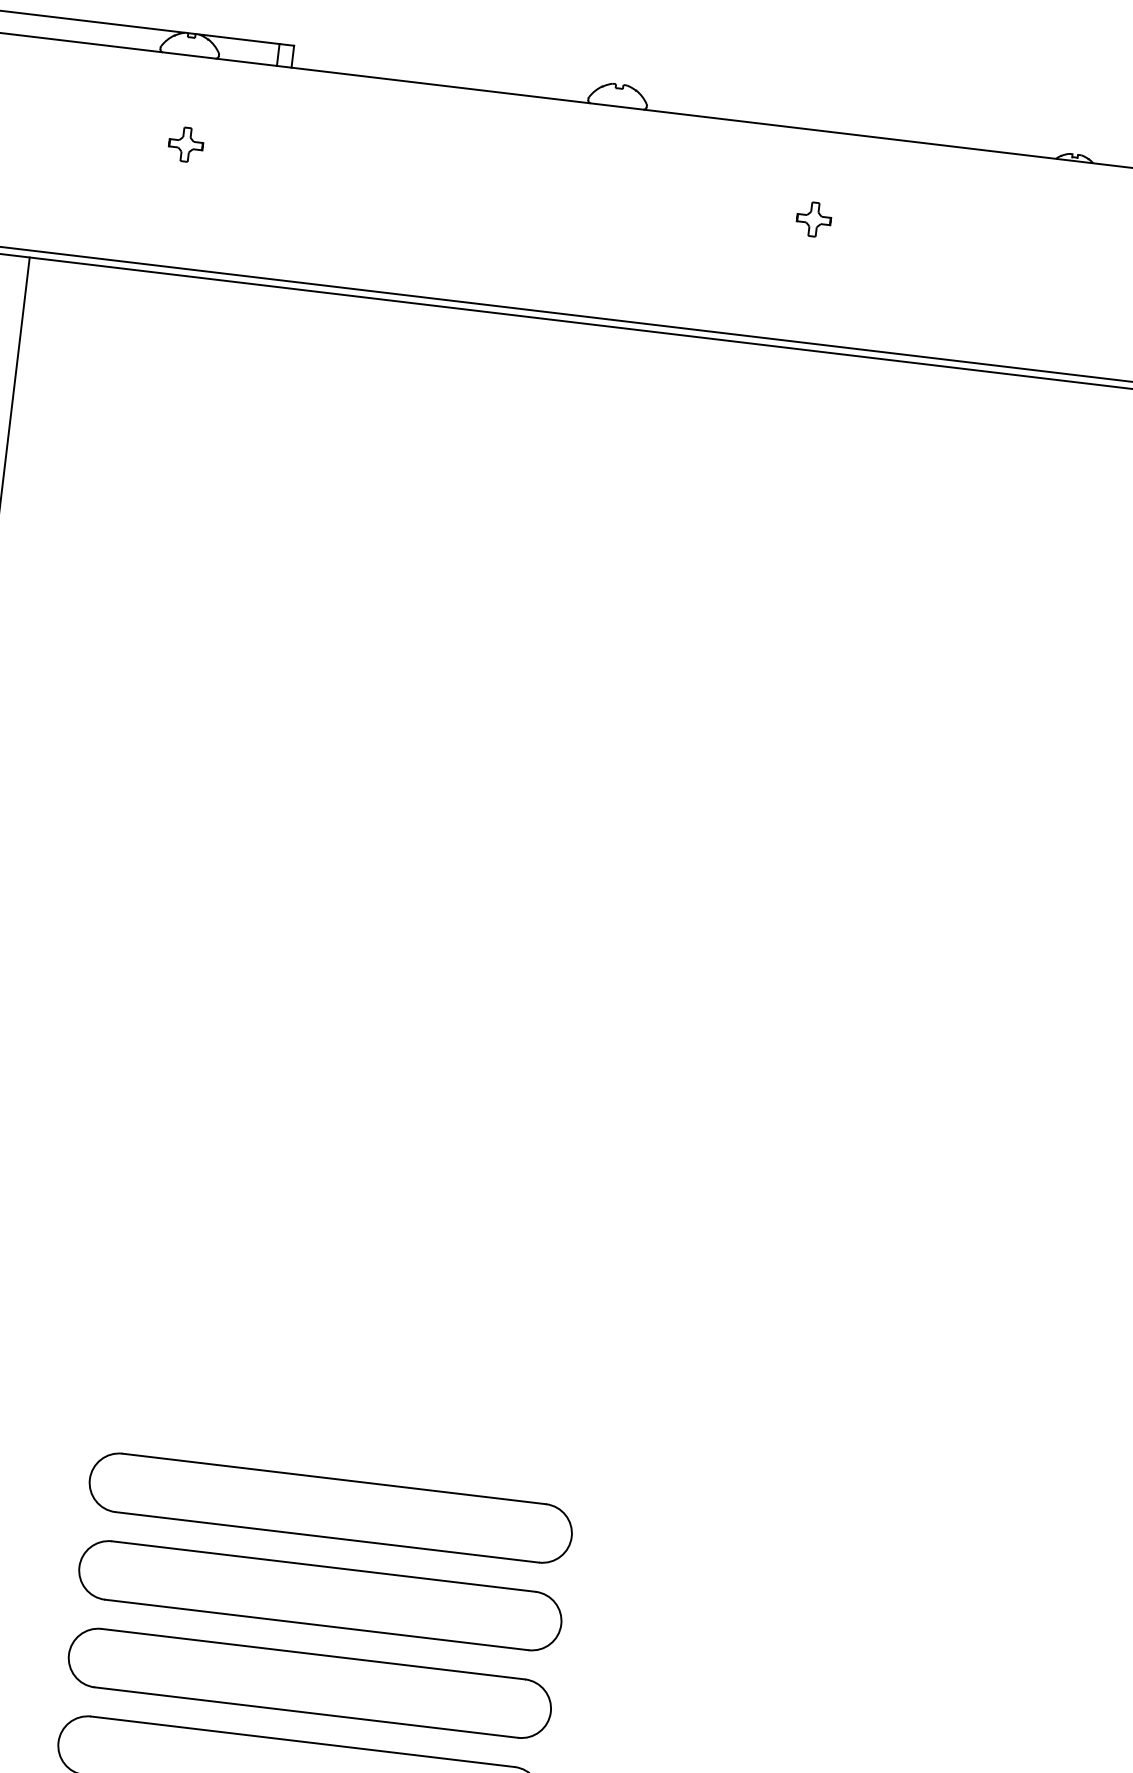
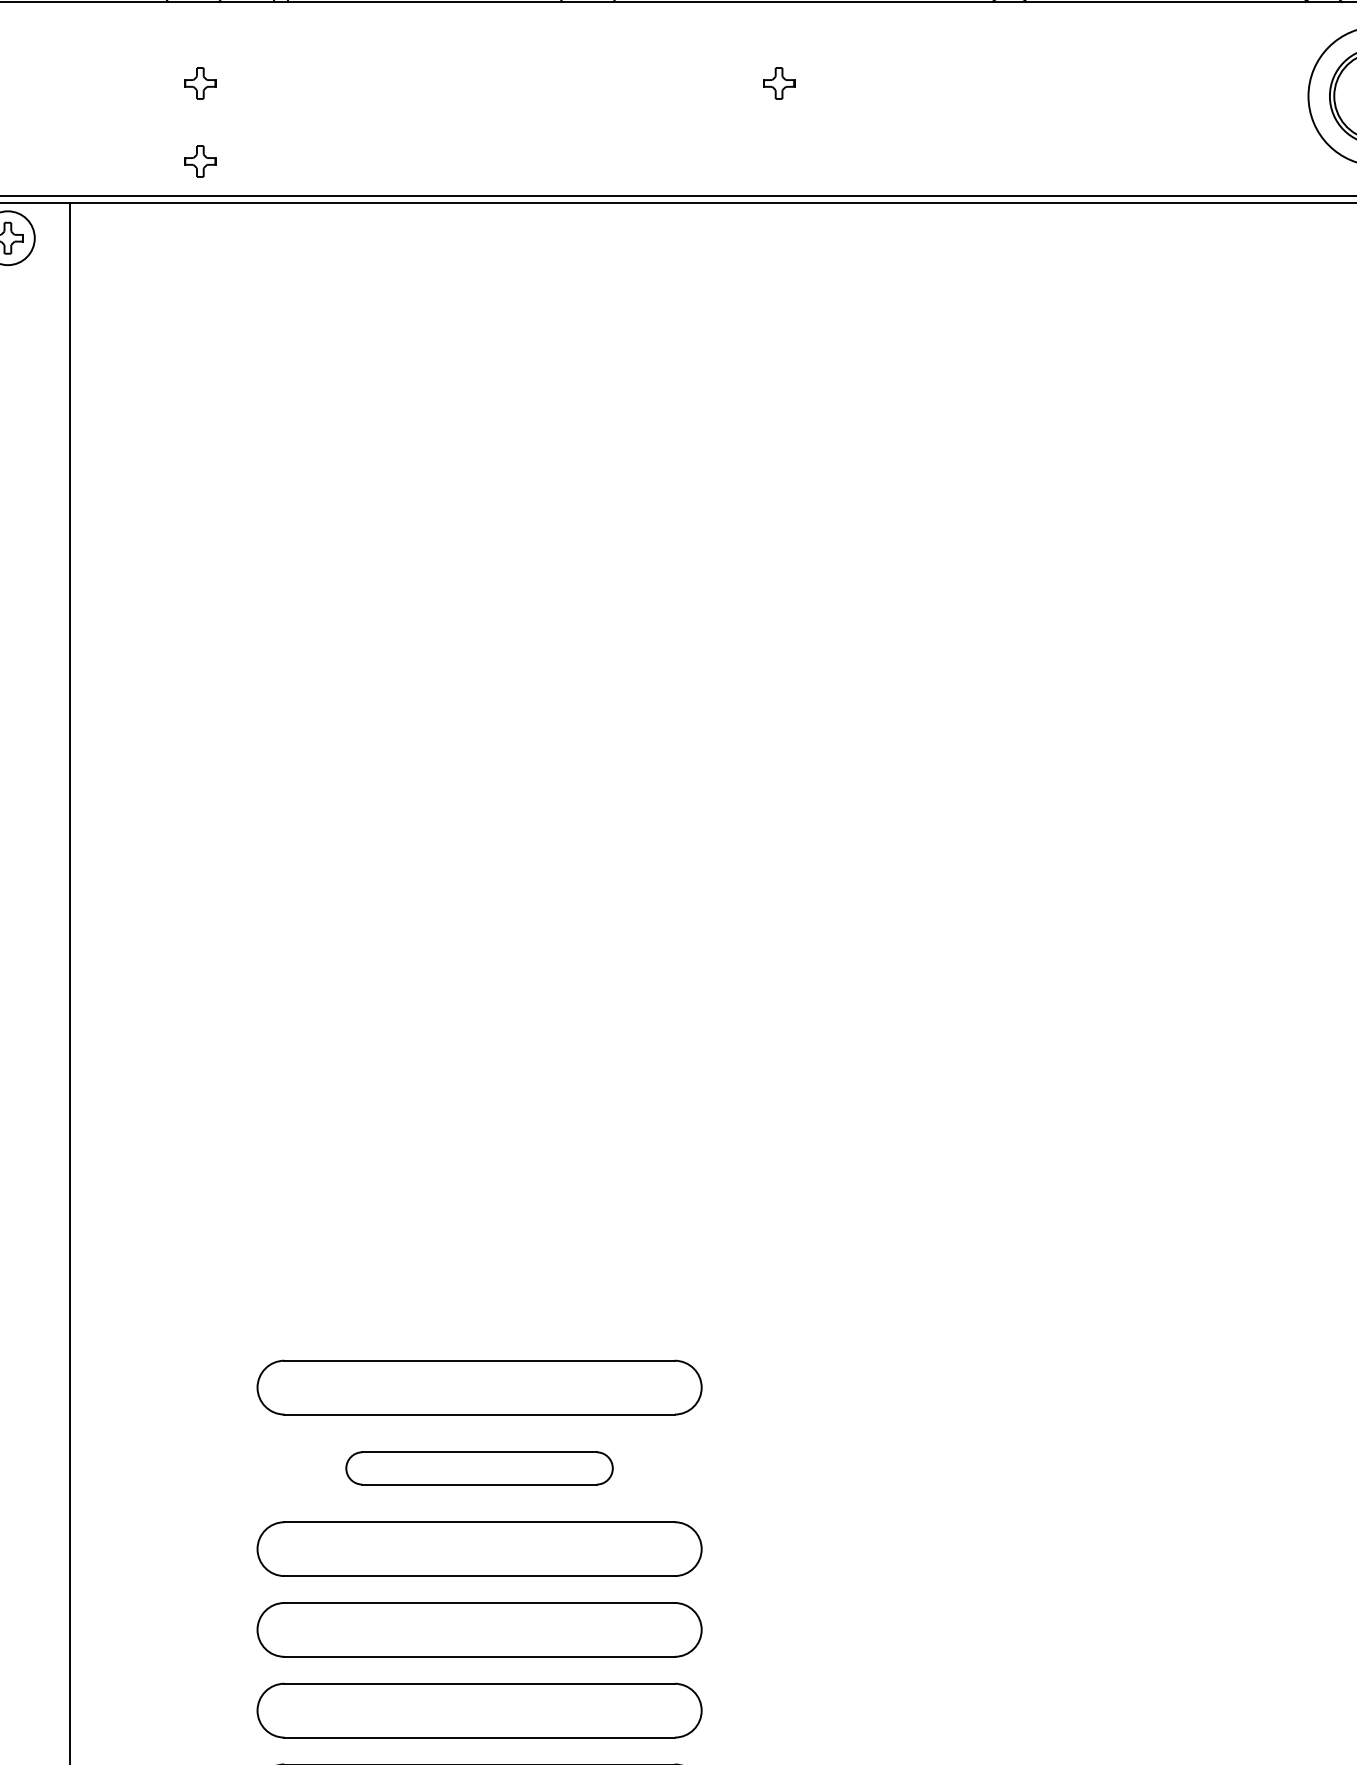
part: (176, 229) -> (200, 161), added
part: (330, 1507) -> (479, 1306), removed
part: (309, 1683) -> (479, 1468), size x0.6

